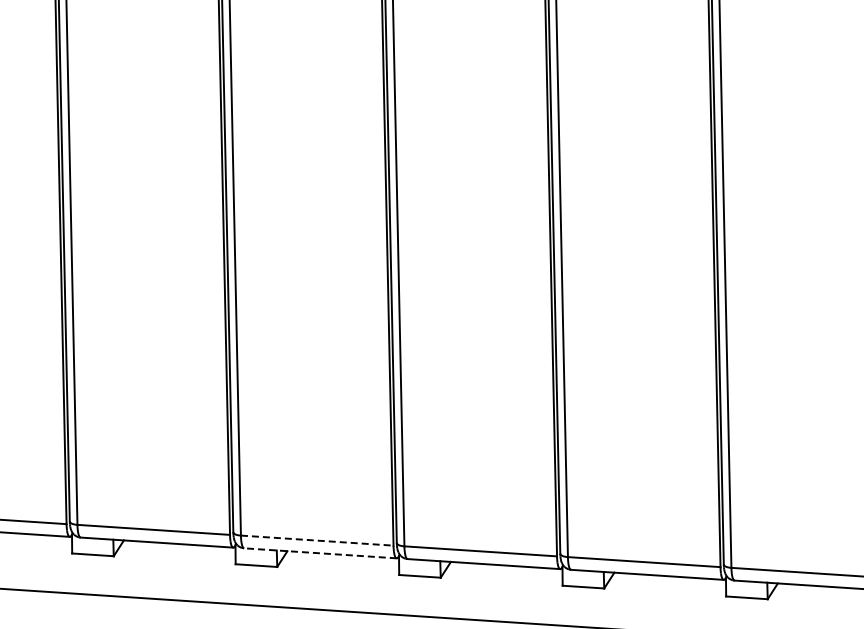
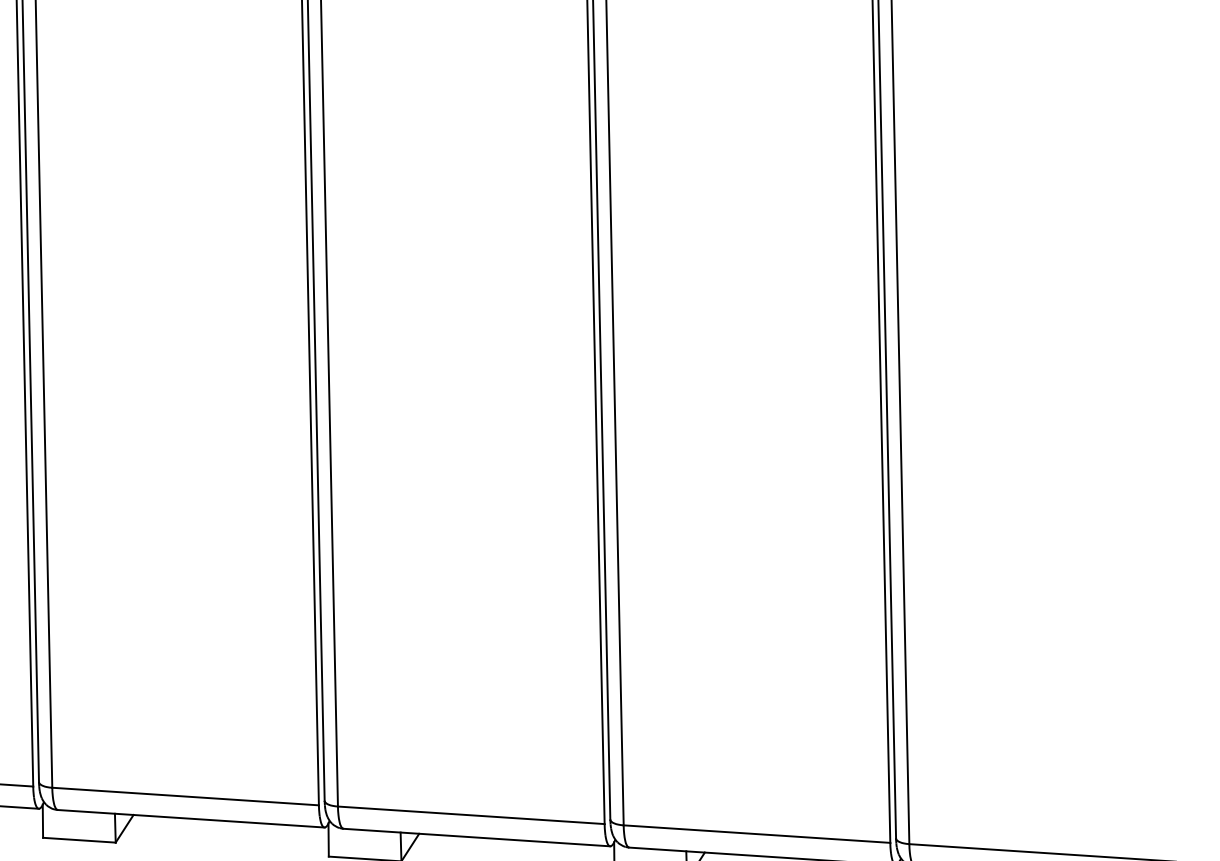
line: (317, 540) -> (186, 796), dashed -> solid
line: (319, 553) -> (189, 819), dashed -> solid

